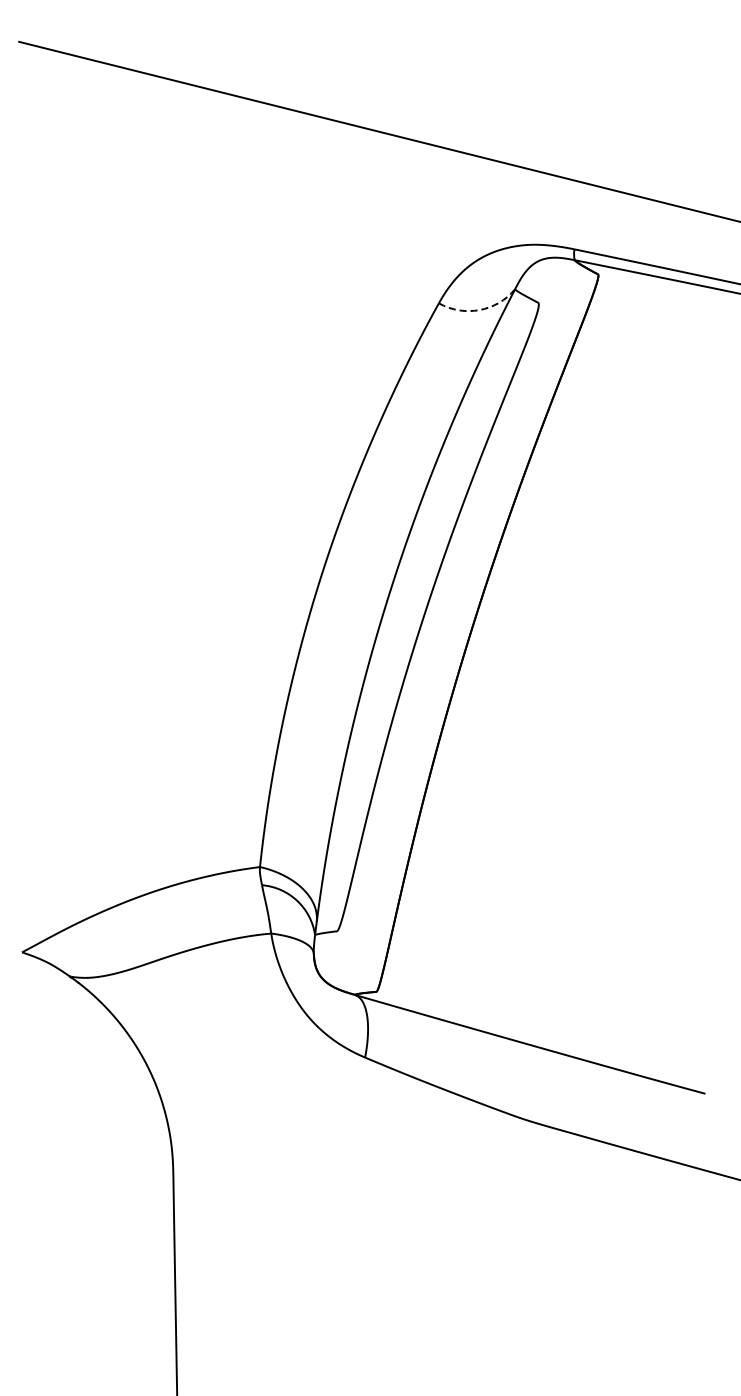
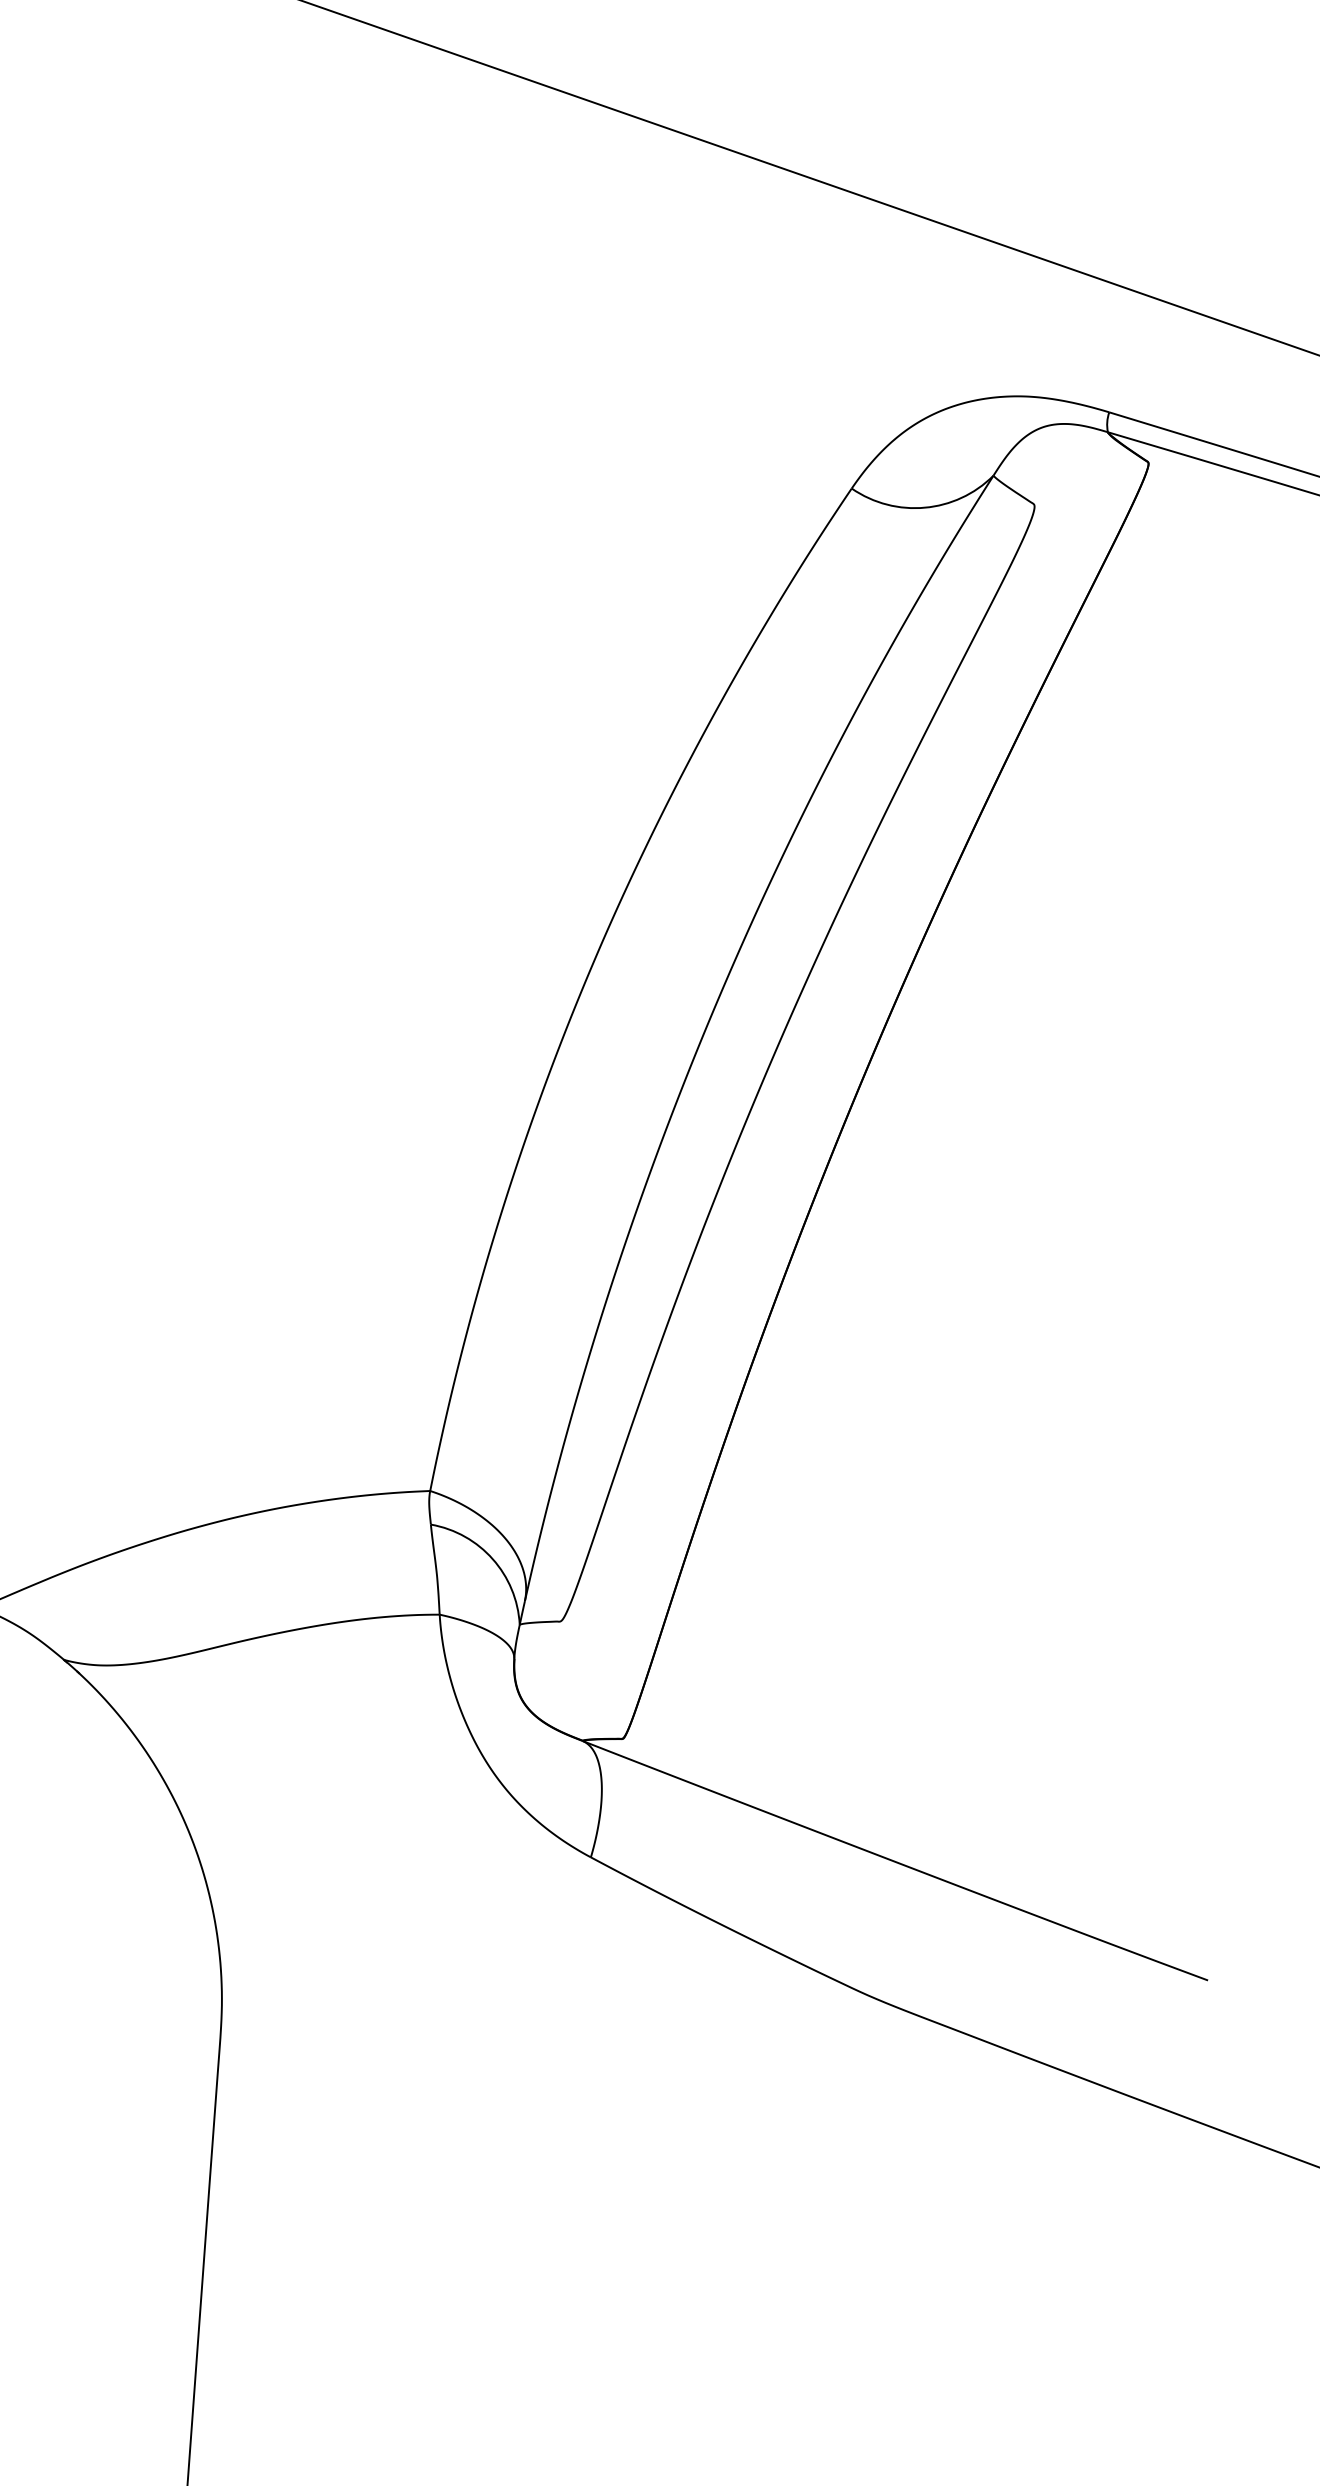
arc: (479, 310) -> (924, 508), dashed -> solid

